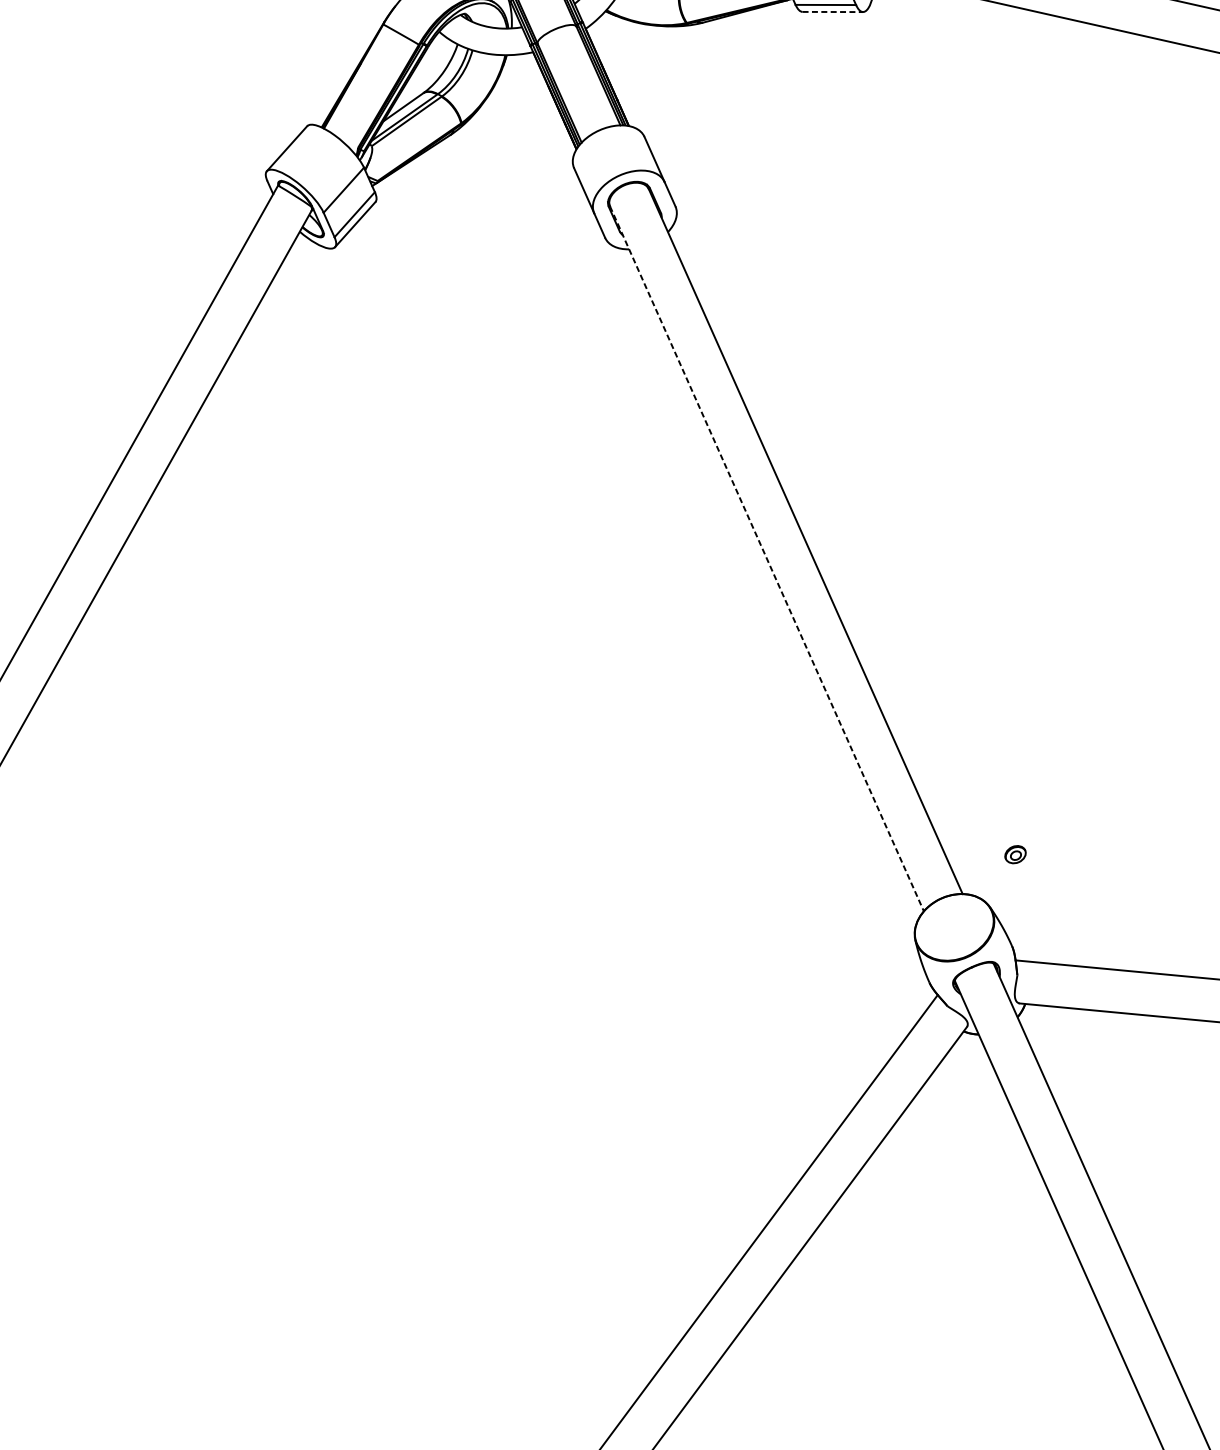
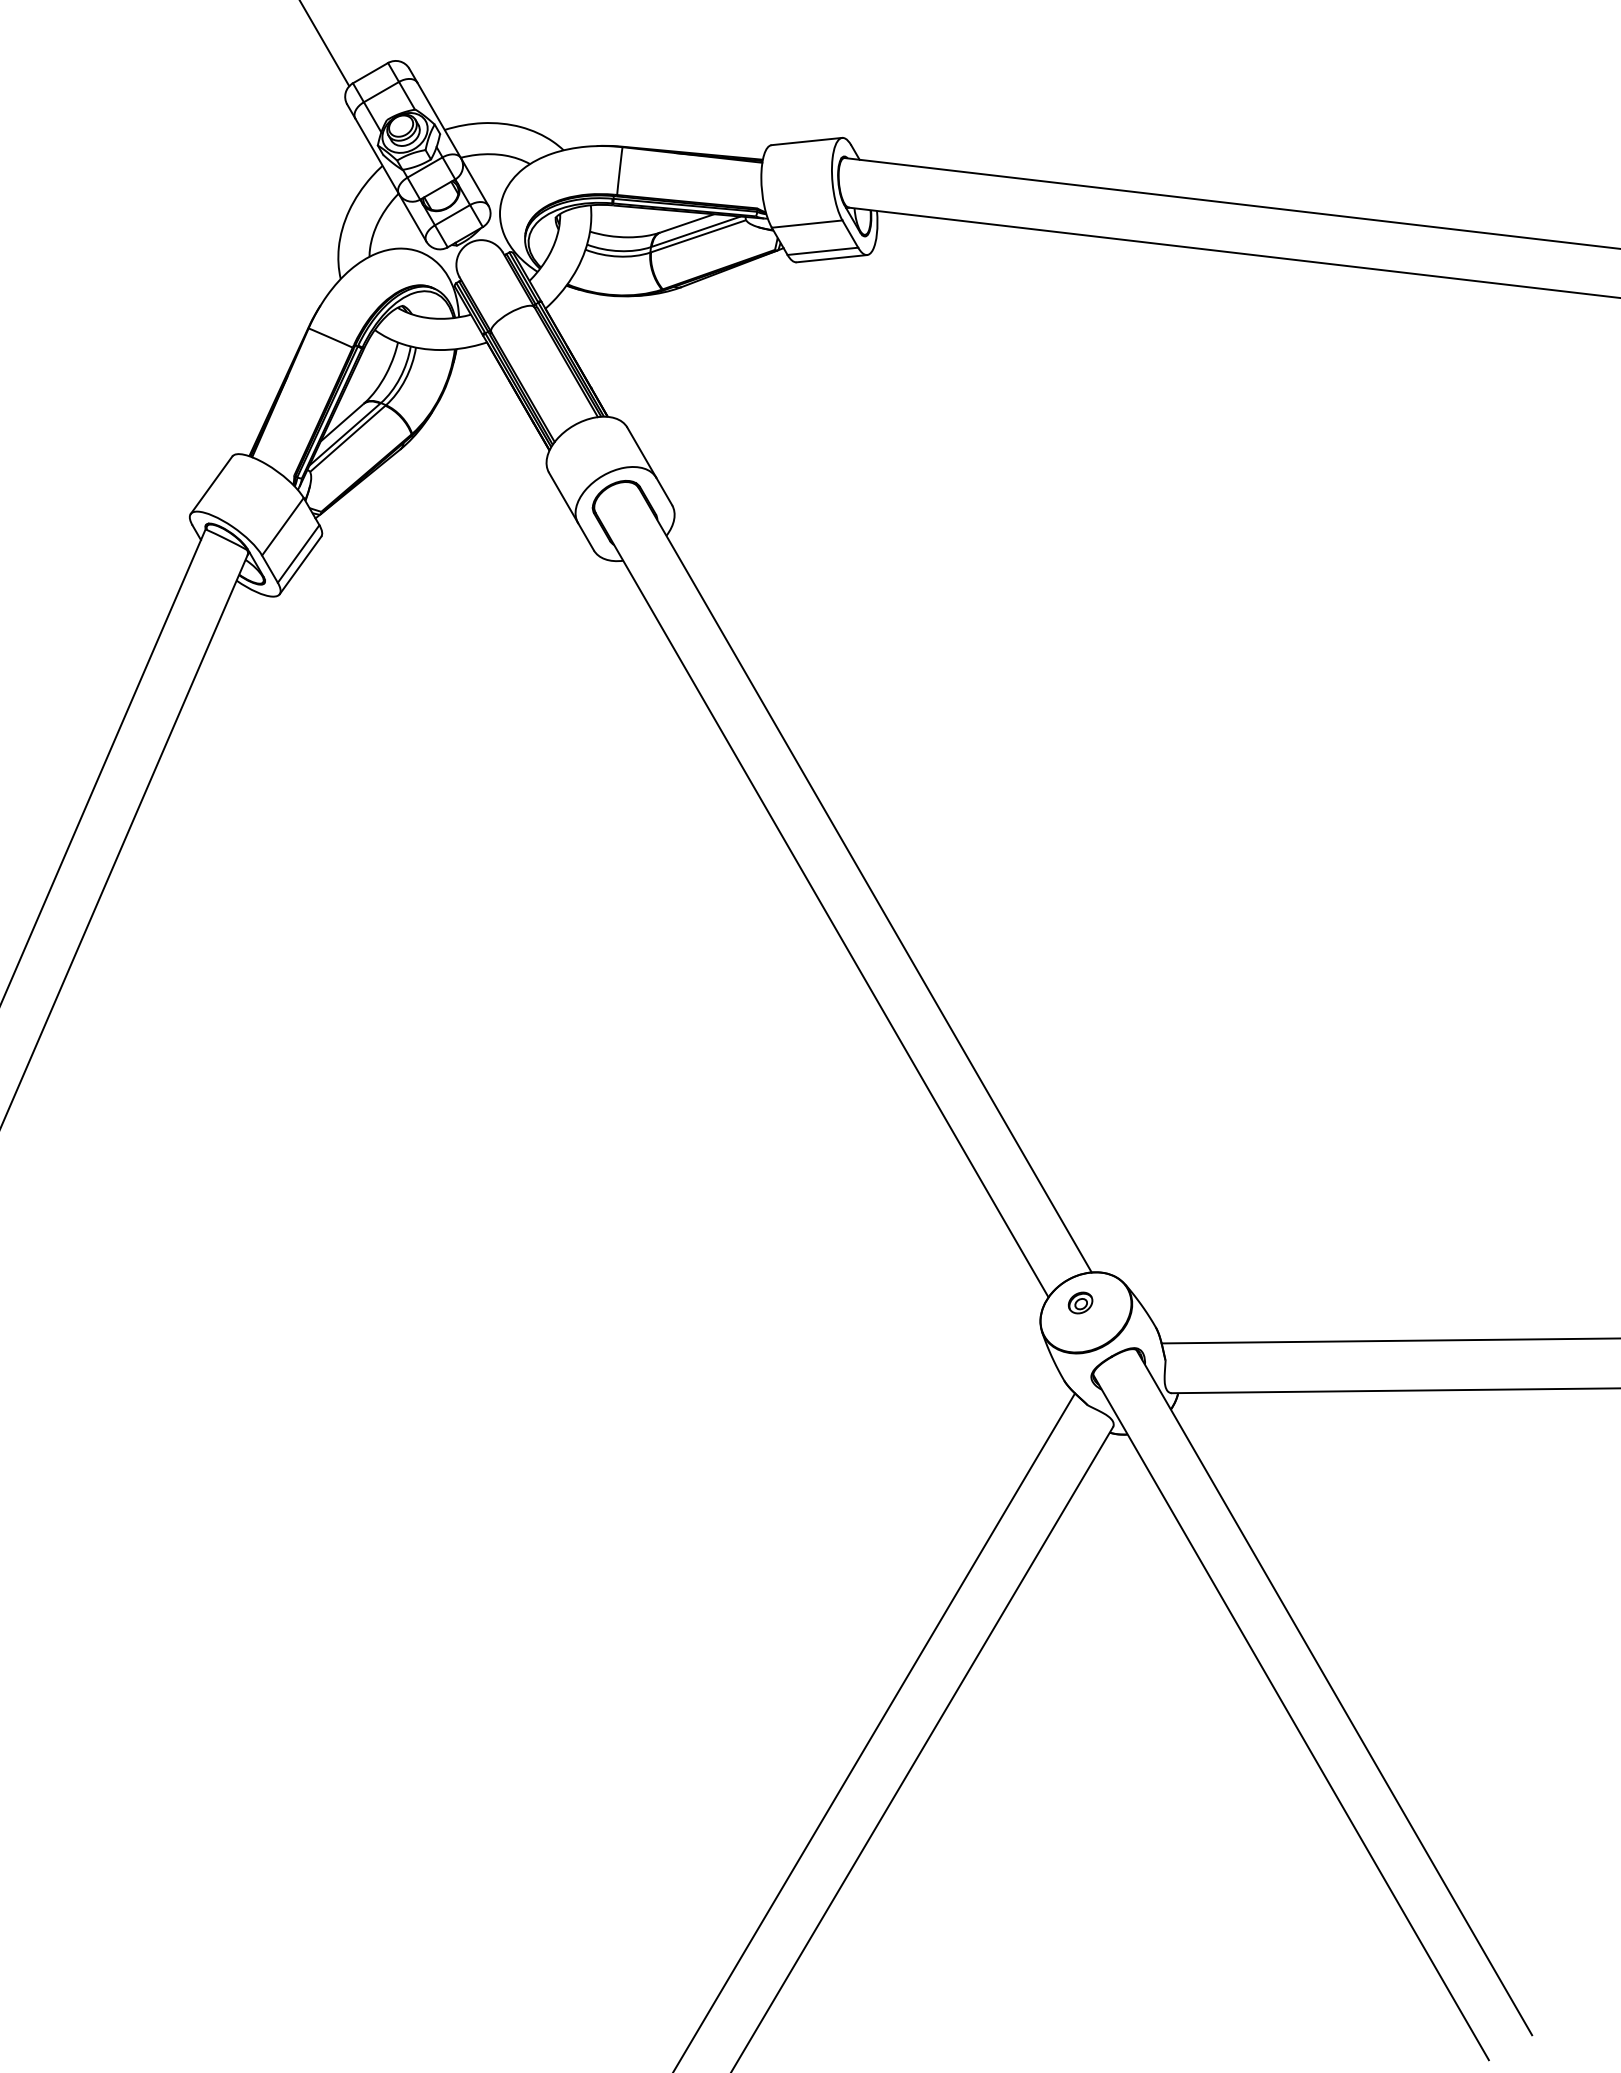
line: (832, 11) -> (831, 258), dashed -> solid
line: (767, 559) -> (822, 905), dashed -> solid
part: (1015, 854) -> (1080, 1302), moved

